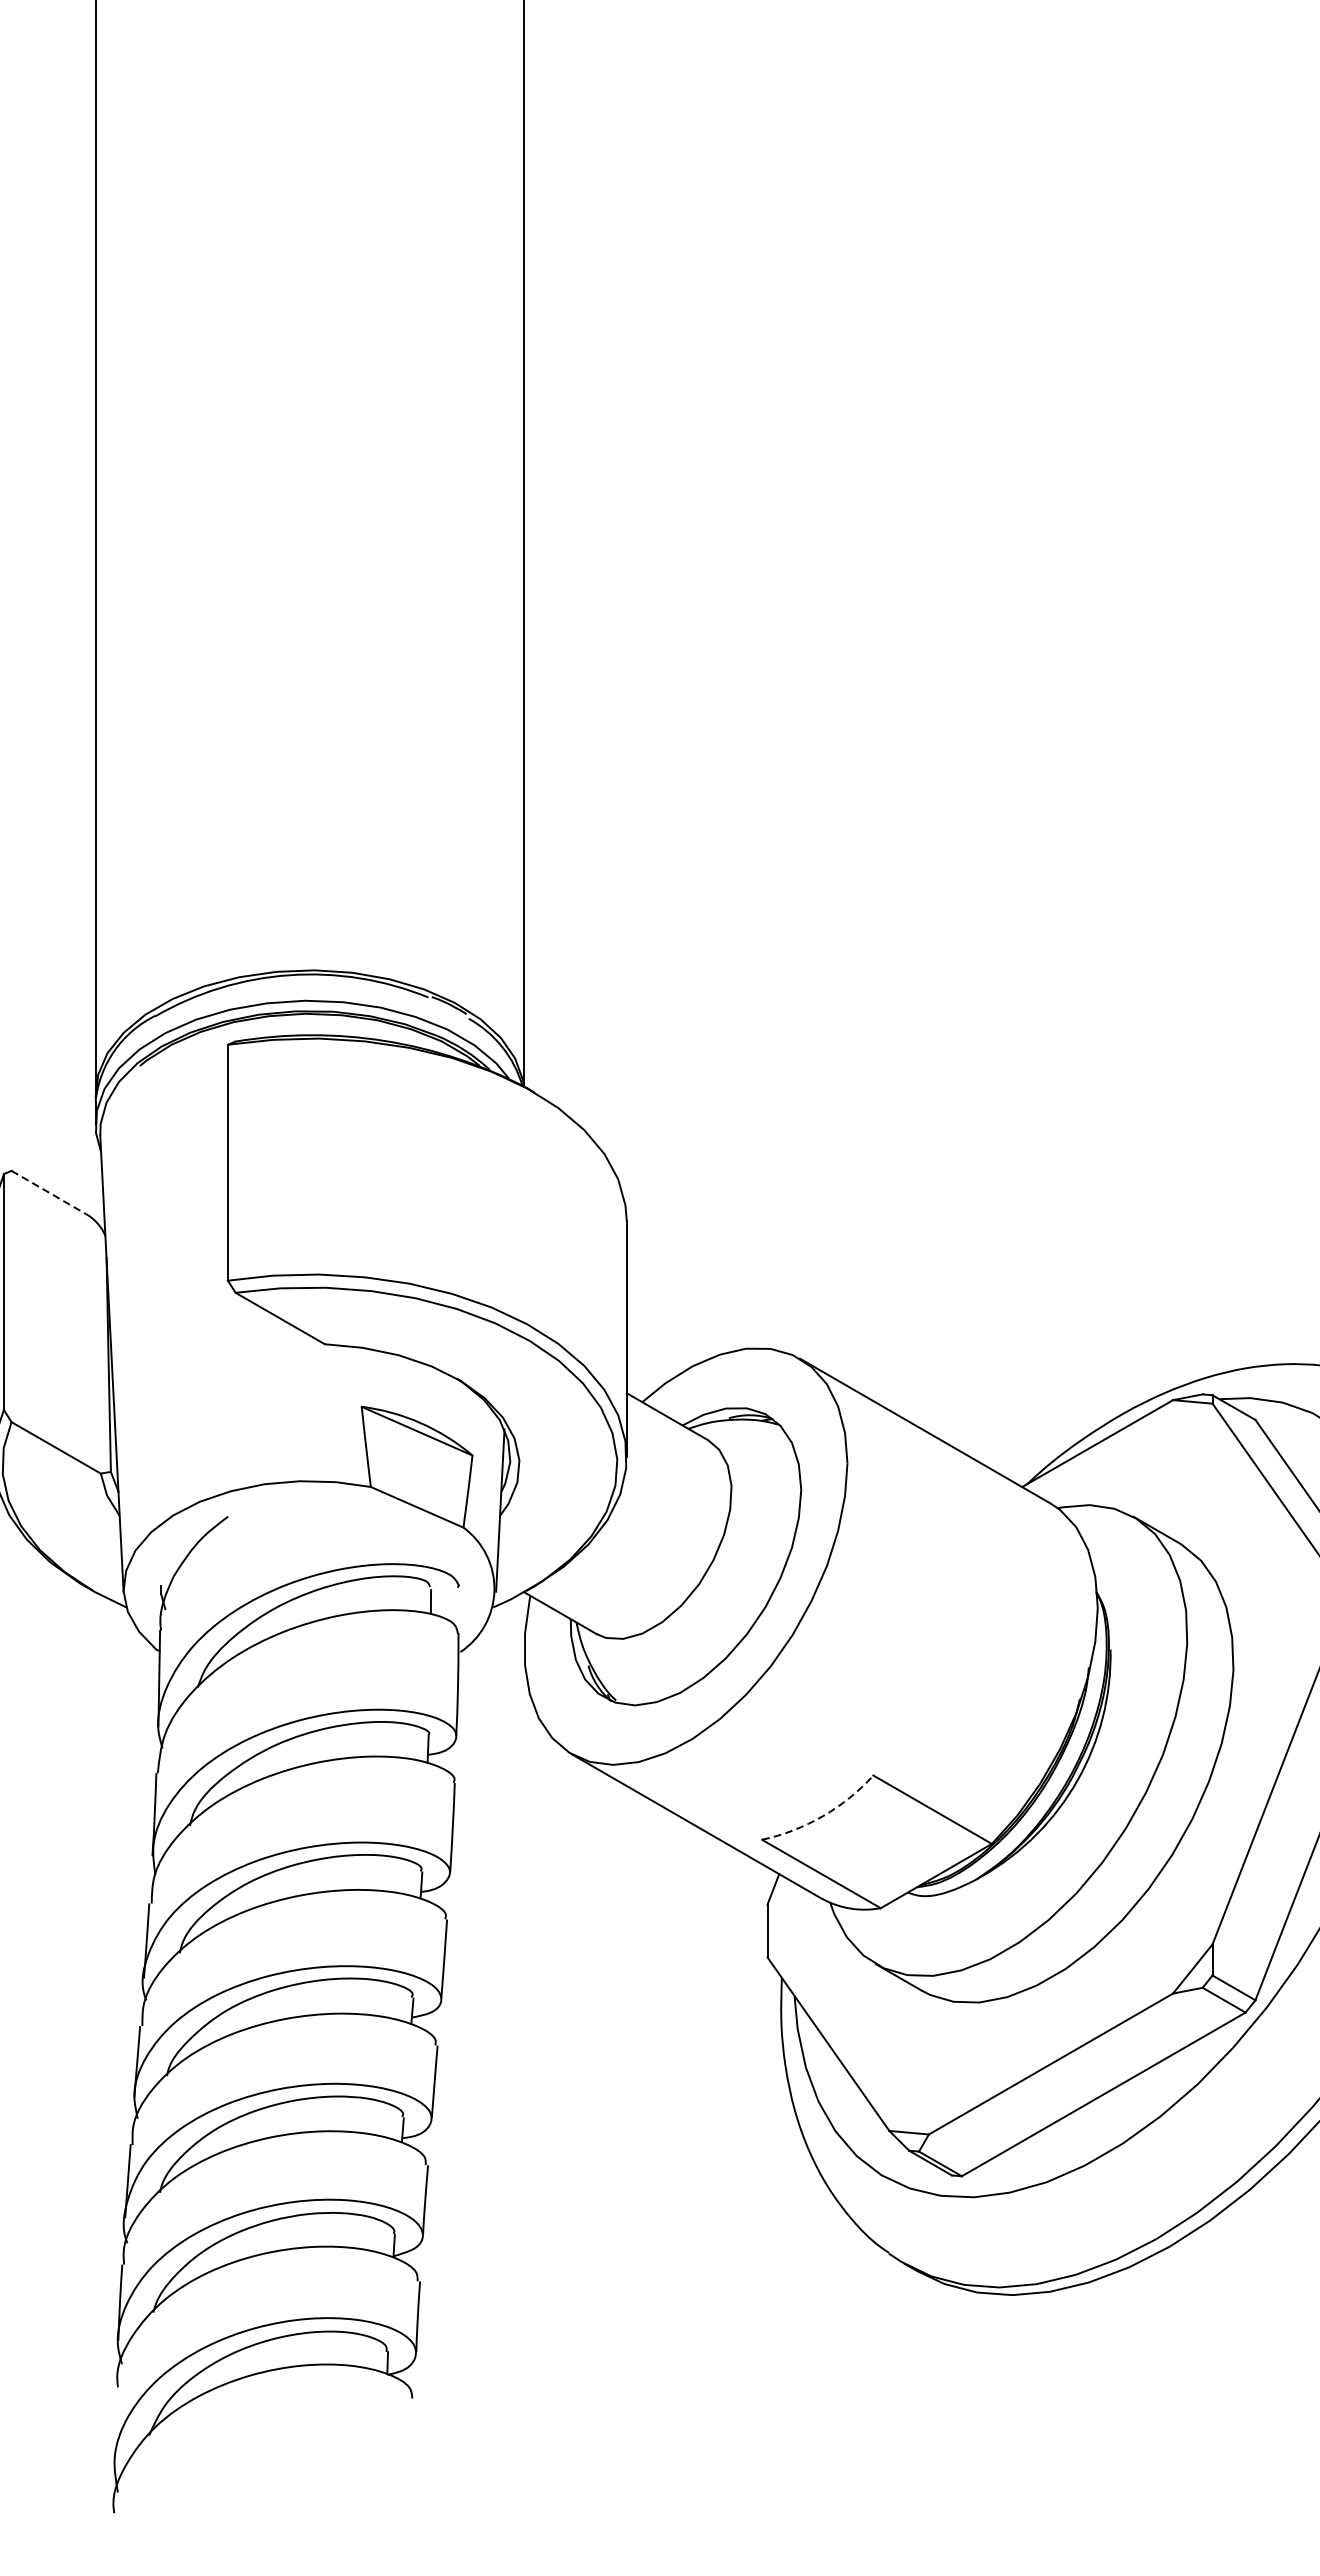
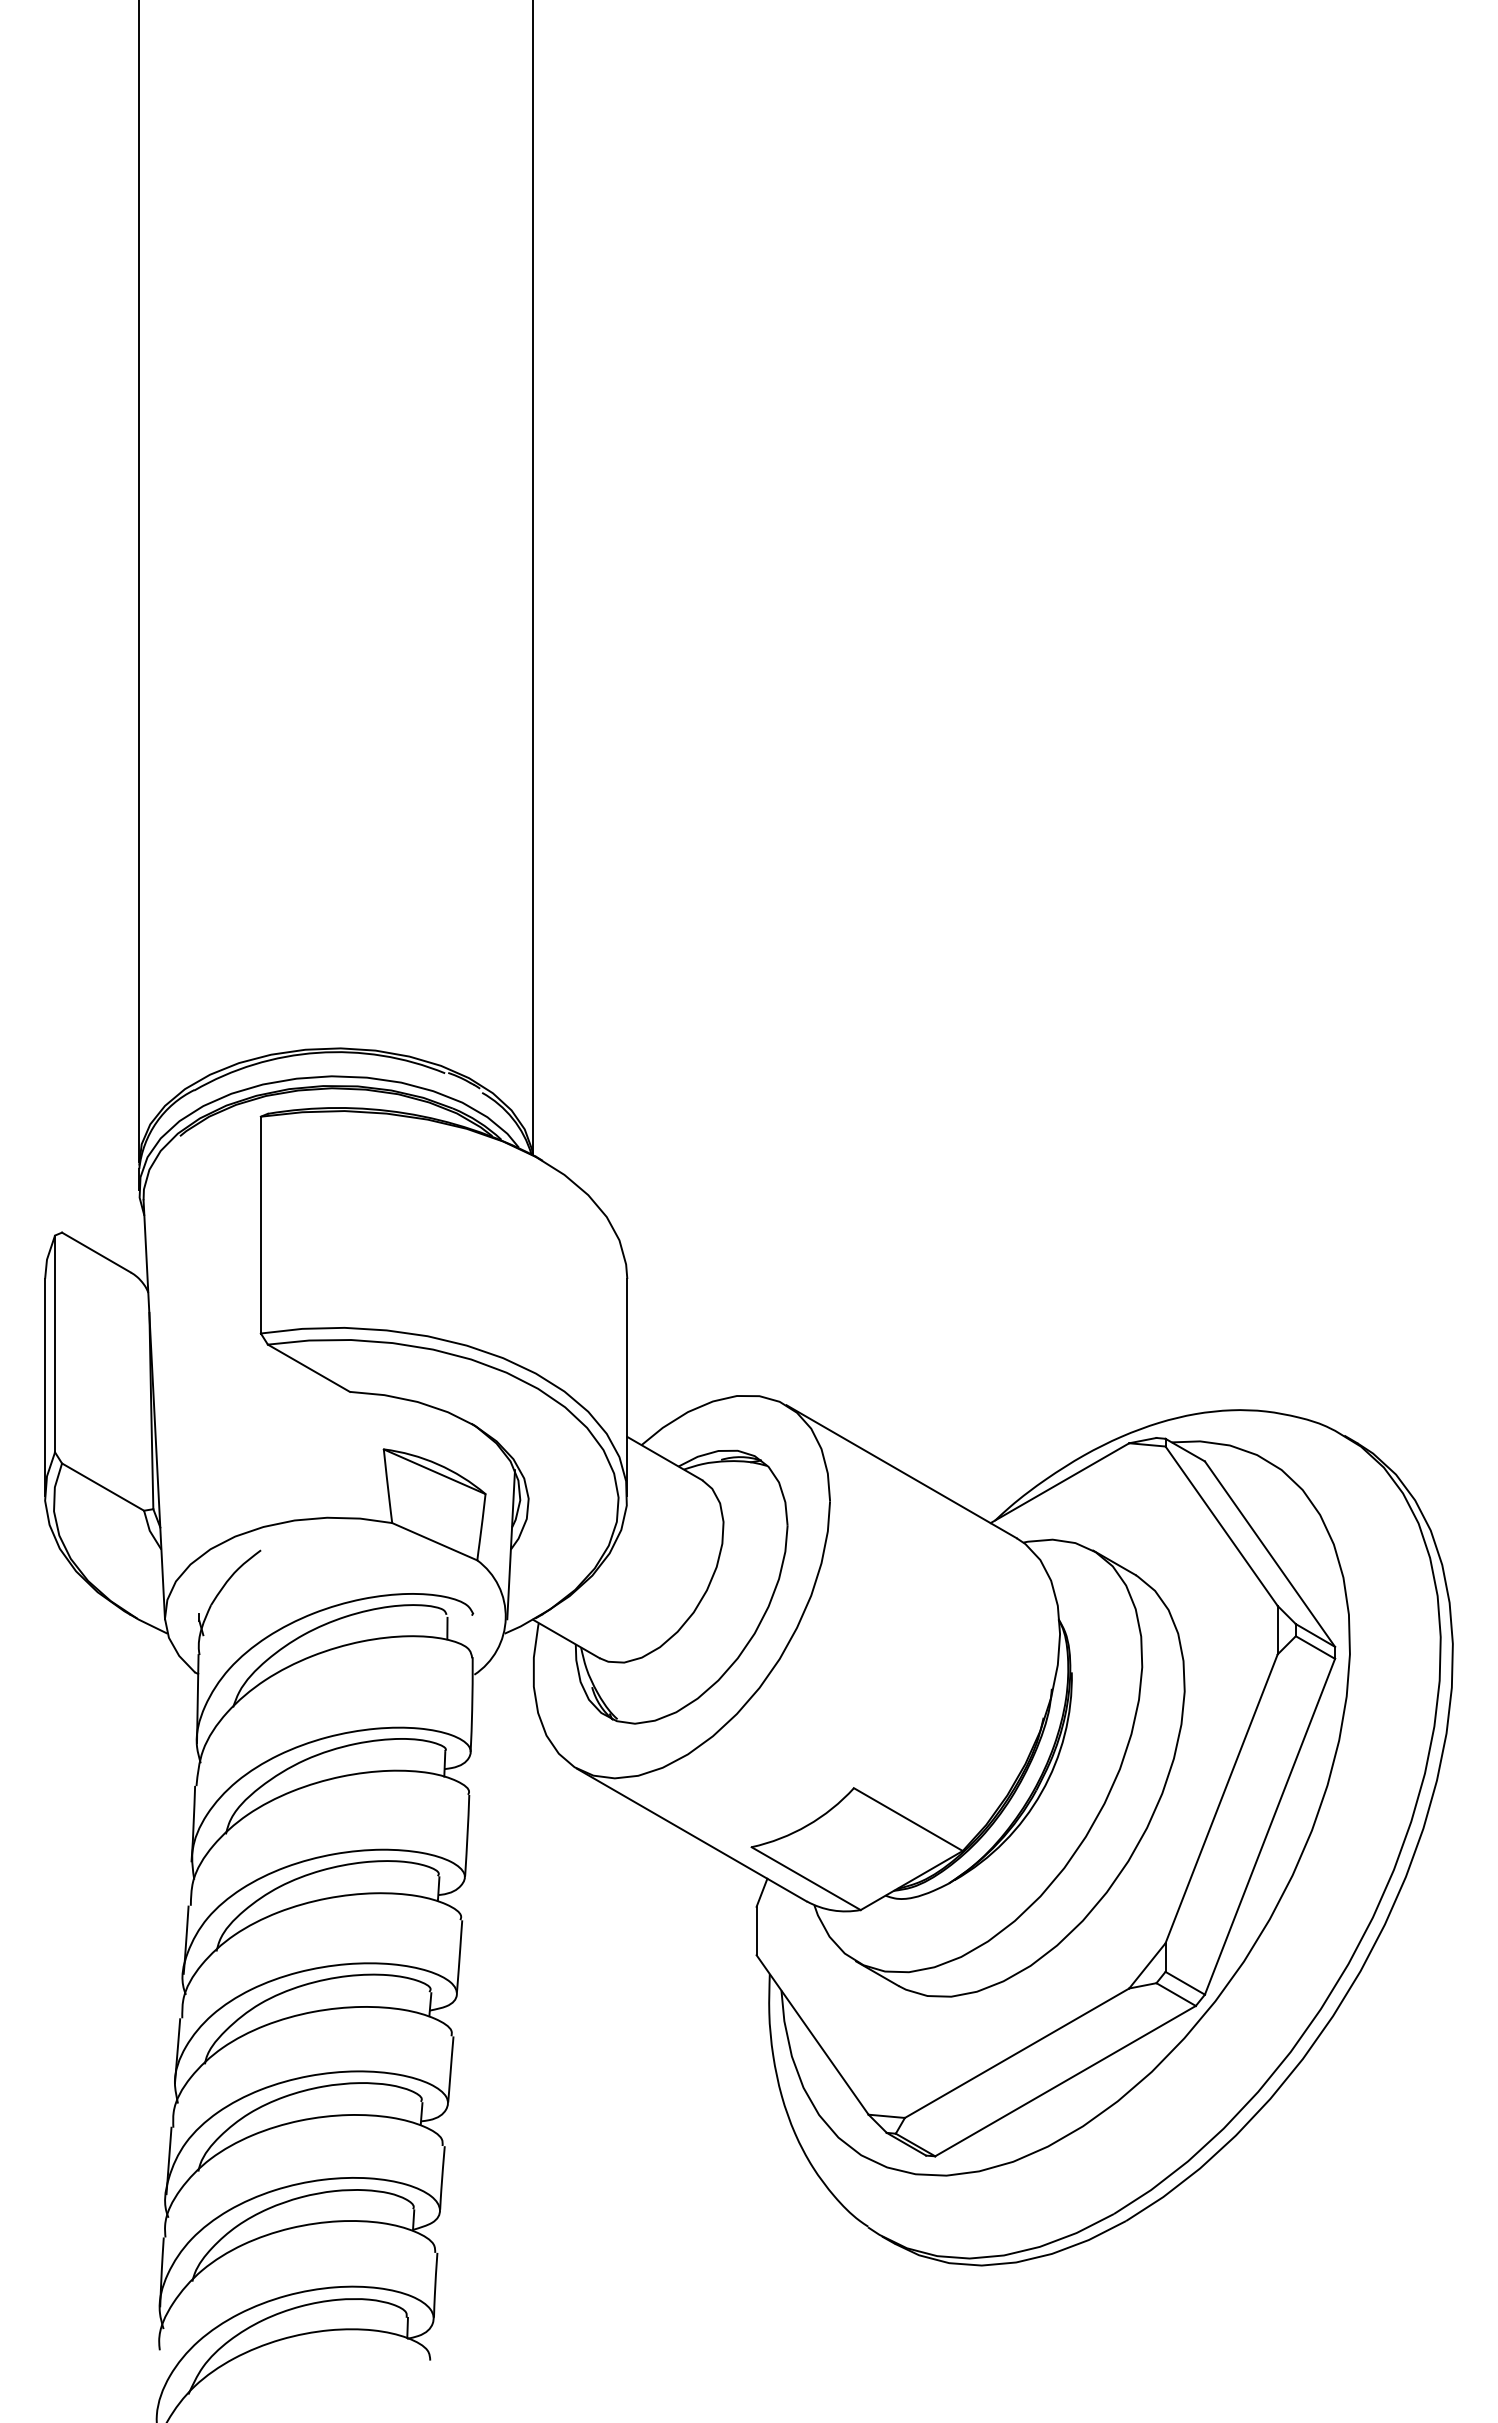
line: (49, 1192) -> (96, 1252), dashed -> solid
arc: (822, 1816) -> (807, 1825), dashed -> solid

